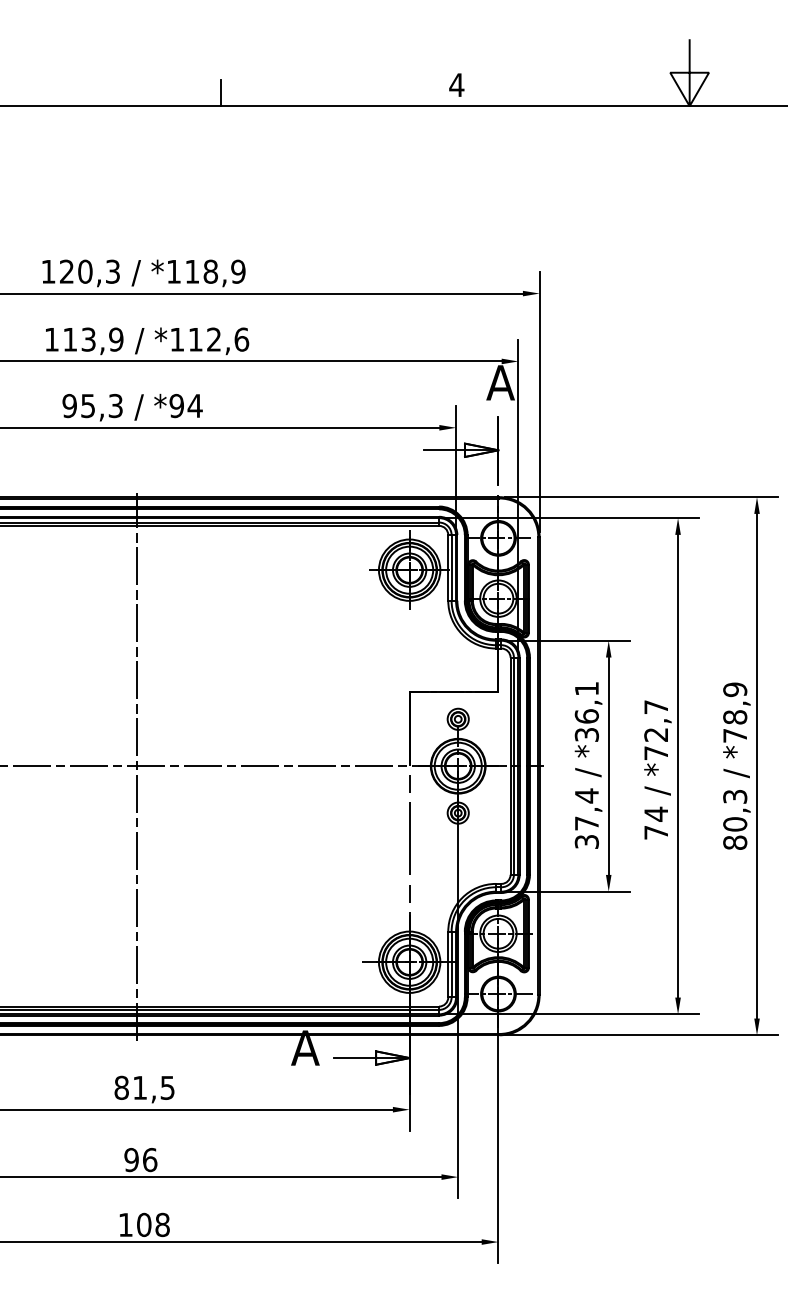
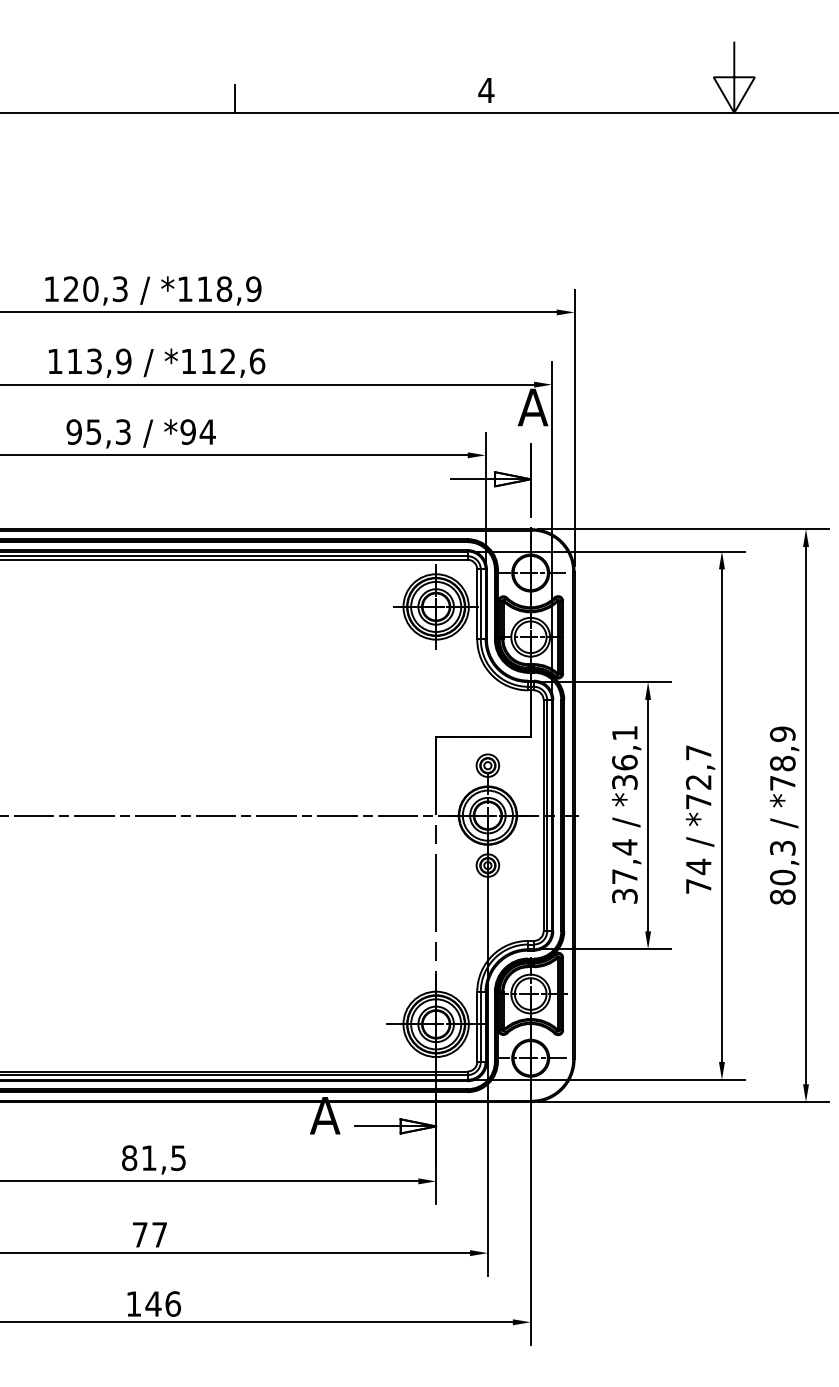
line: (136, 767) -> (145, 816), removed
text: (140, 1159) -> (149, 1234), 96 -> 77
text: (152, 1224) -> (162, 1303), 108 -> 146

